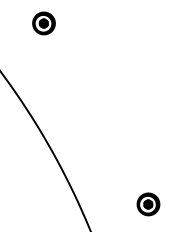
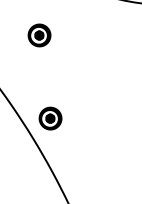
part: (54, 106) -> (50, 118), added

